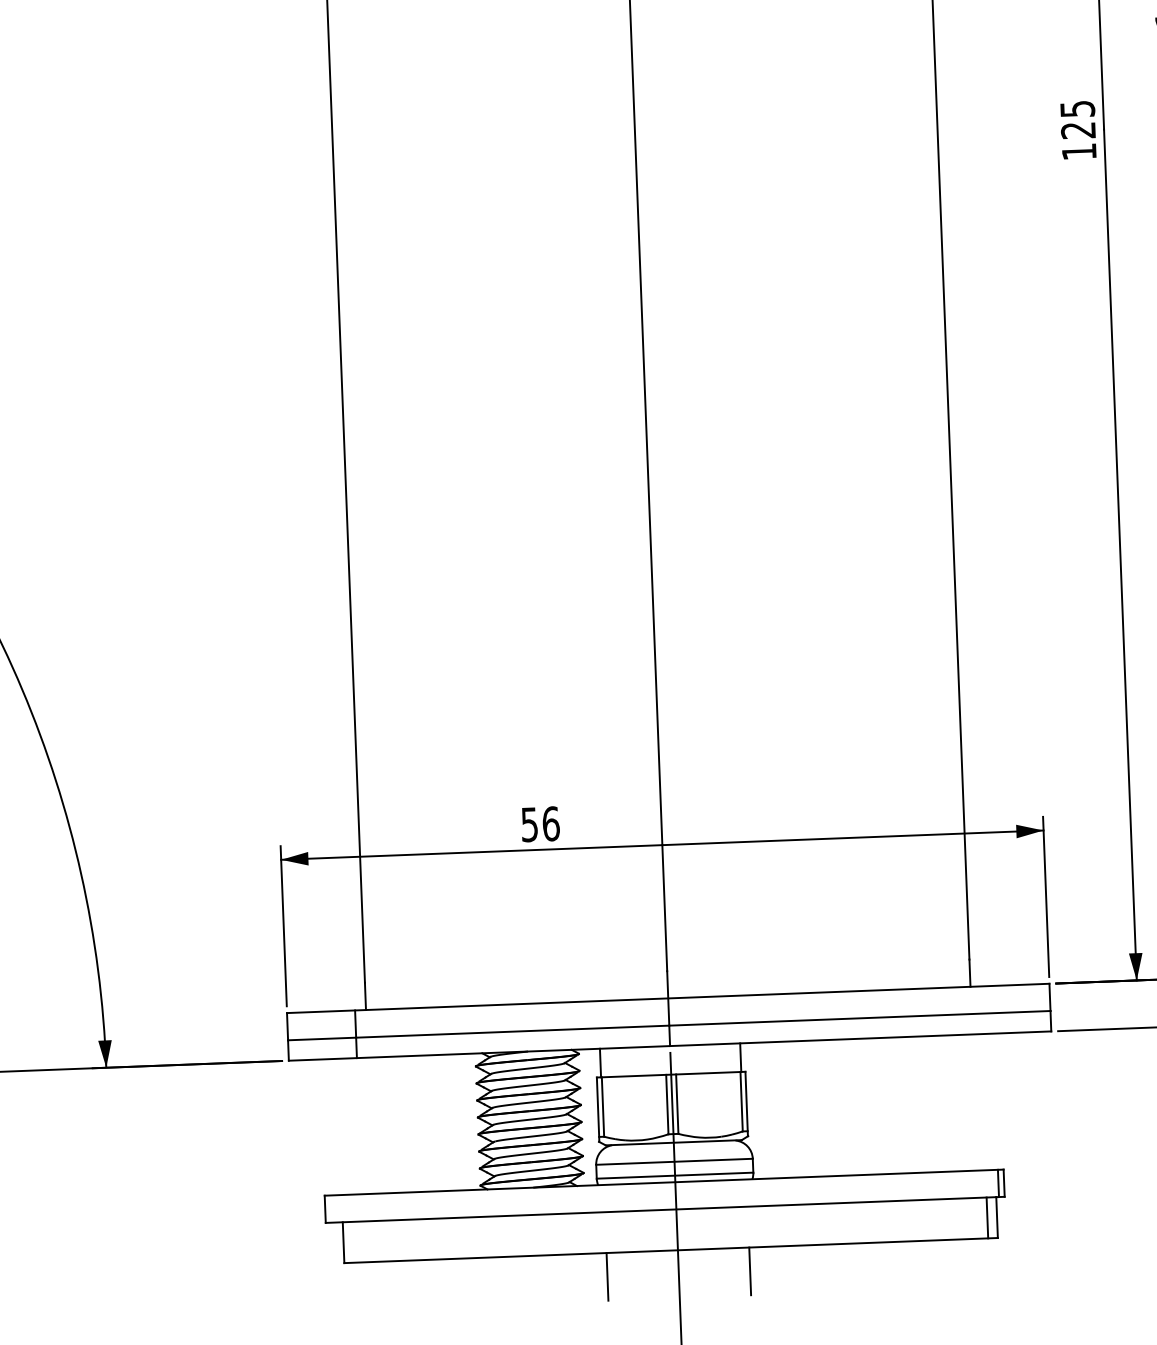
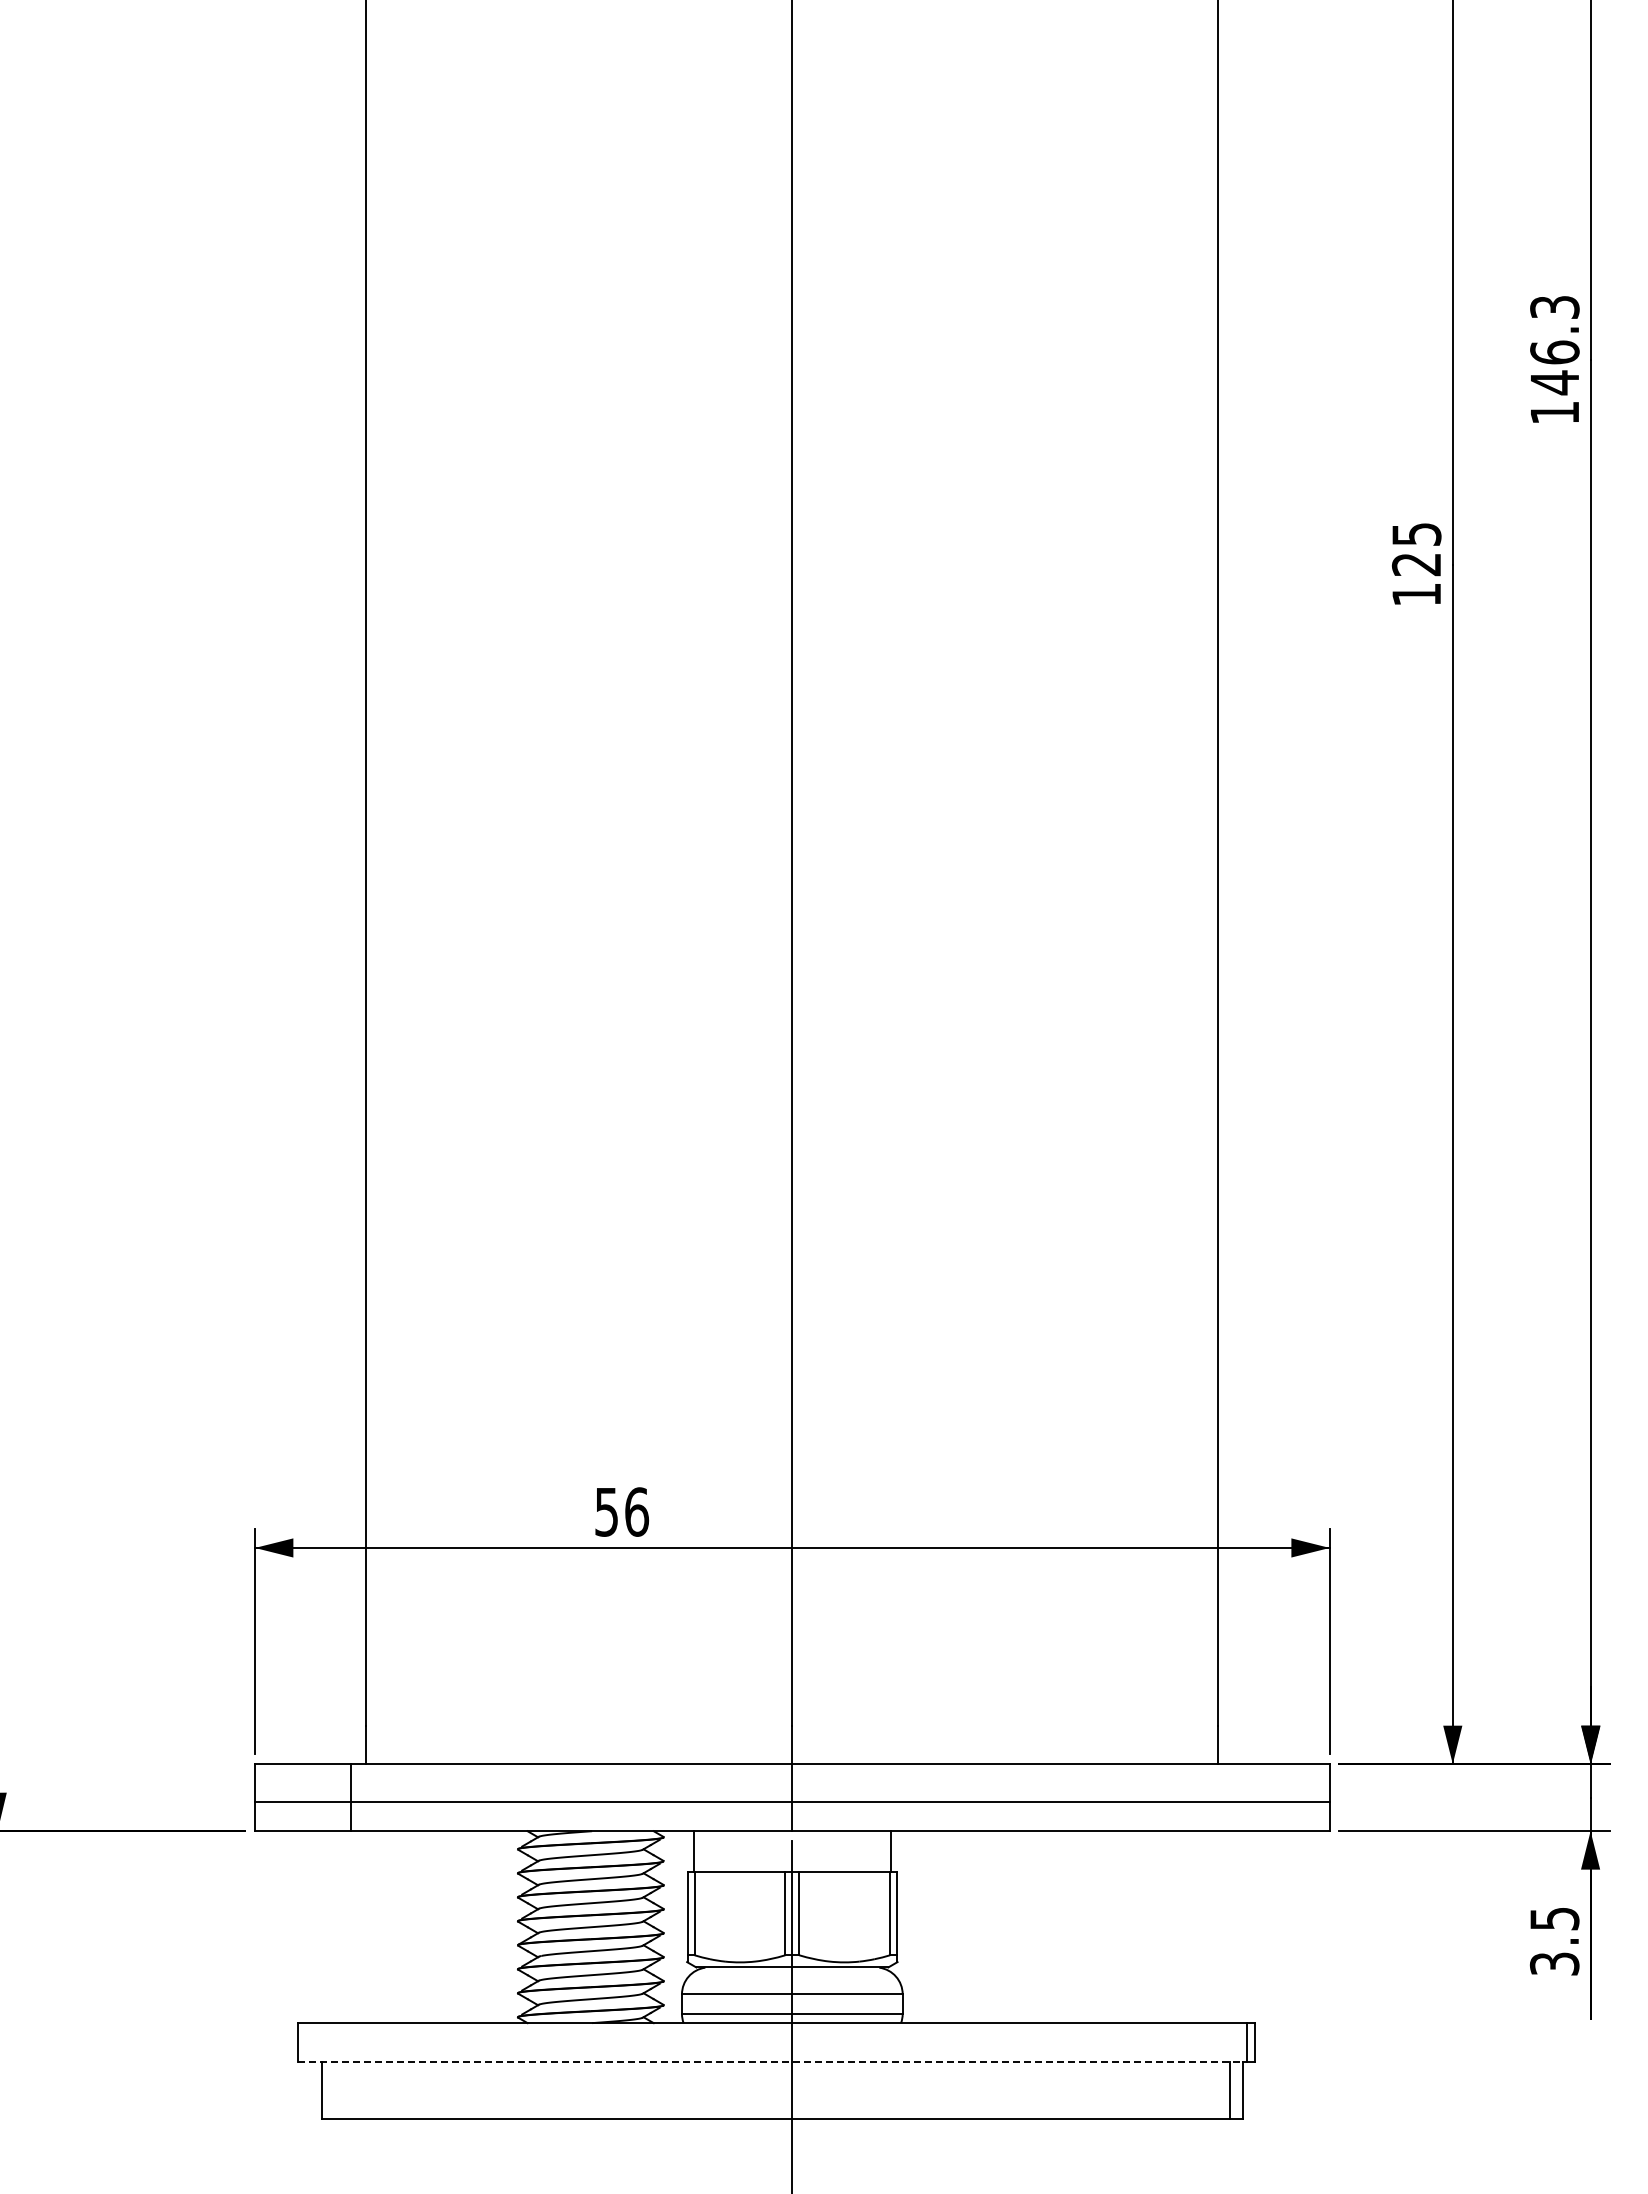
line: (660, 1210) -> (770, 2061), solid -> dashed
line: (749, 1271) -> (892, 2152), removed
line: (607, 1276) -> (691, 2152), removed

